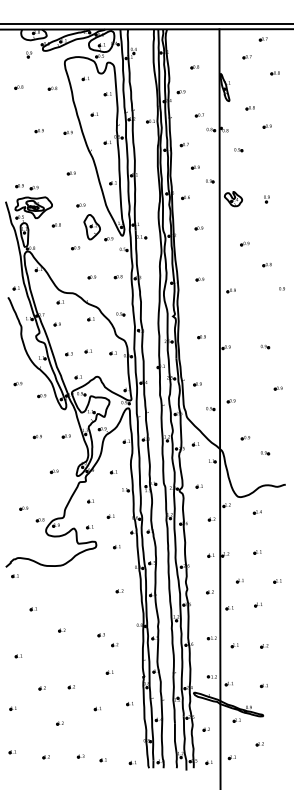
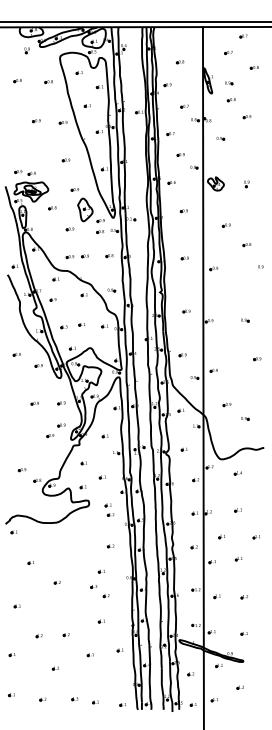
part: (247, 90) -> (228, 83), added
part: (107, 251) -> (99, 232), added
part: (75, 278) -> (69, 257), added
part: (65, 460) -> (60, 425), added
part: (119, 557) -> (110, 515), added
part: (109, 618) -> (101, 571), added

